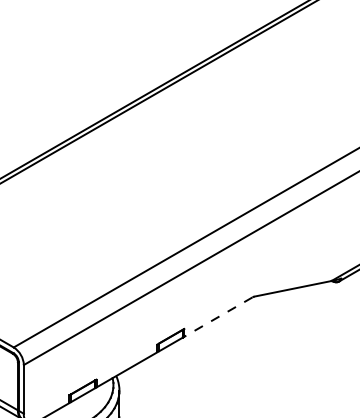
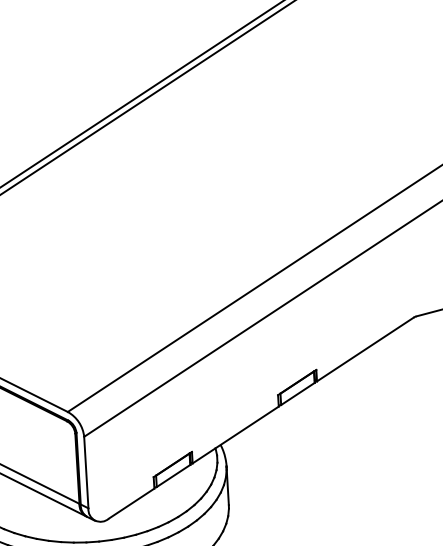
line: (217, 317) -> (363, 350), dashed -> solid

